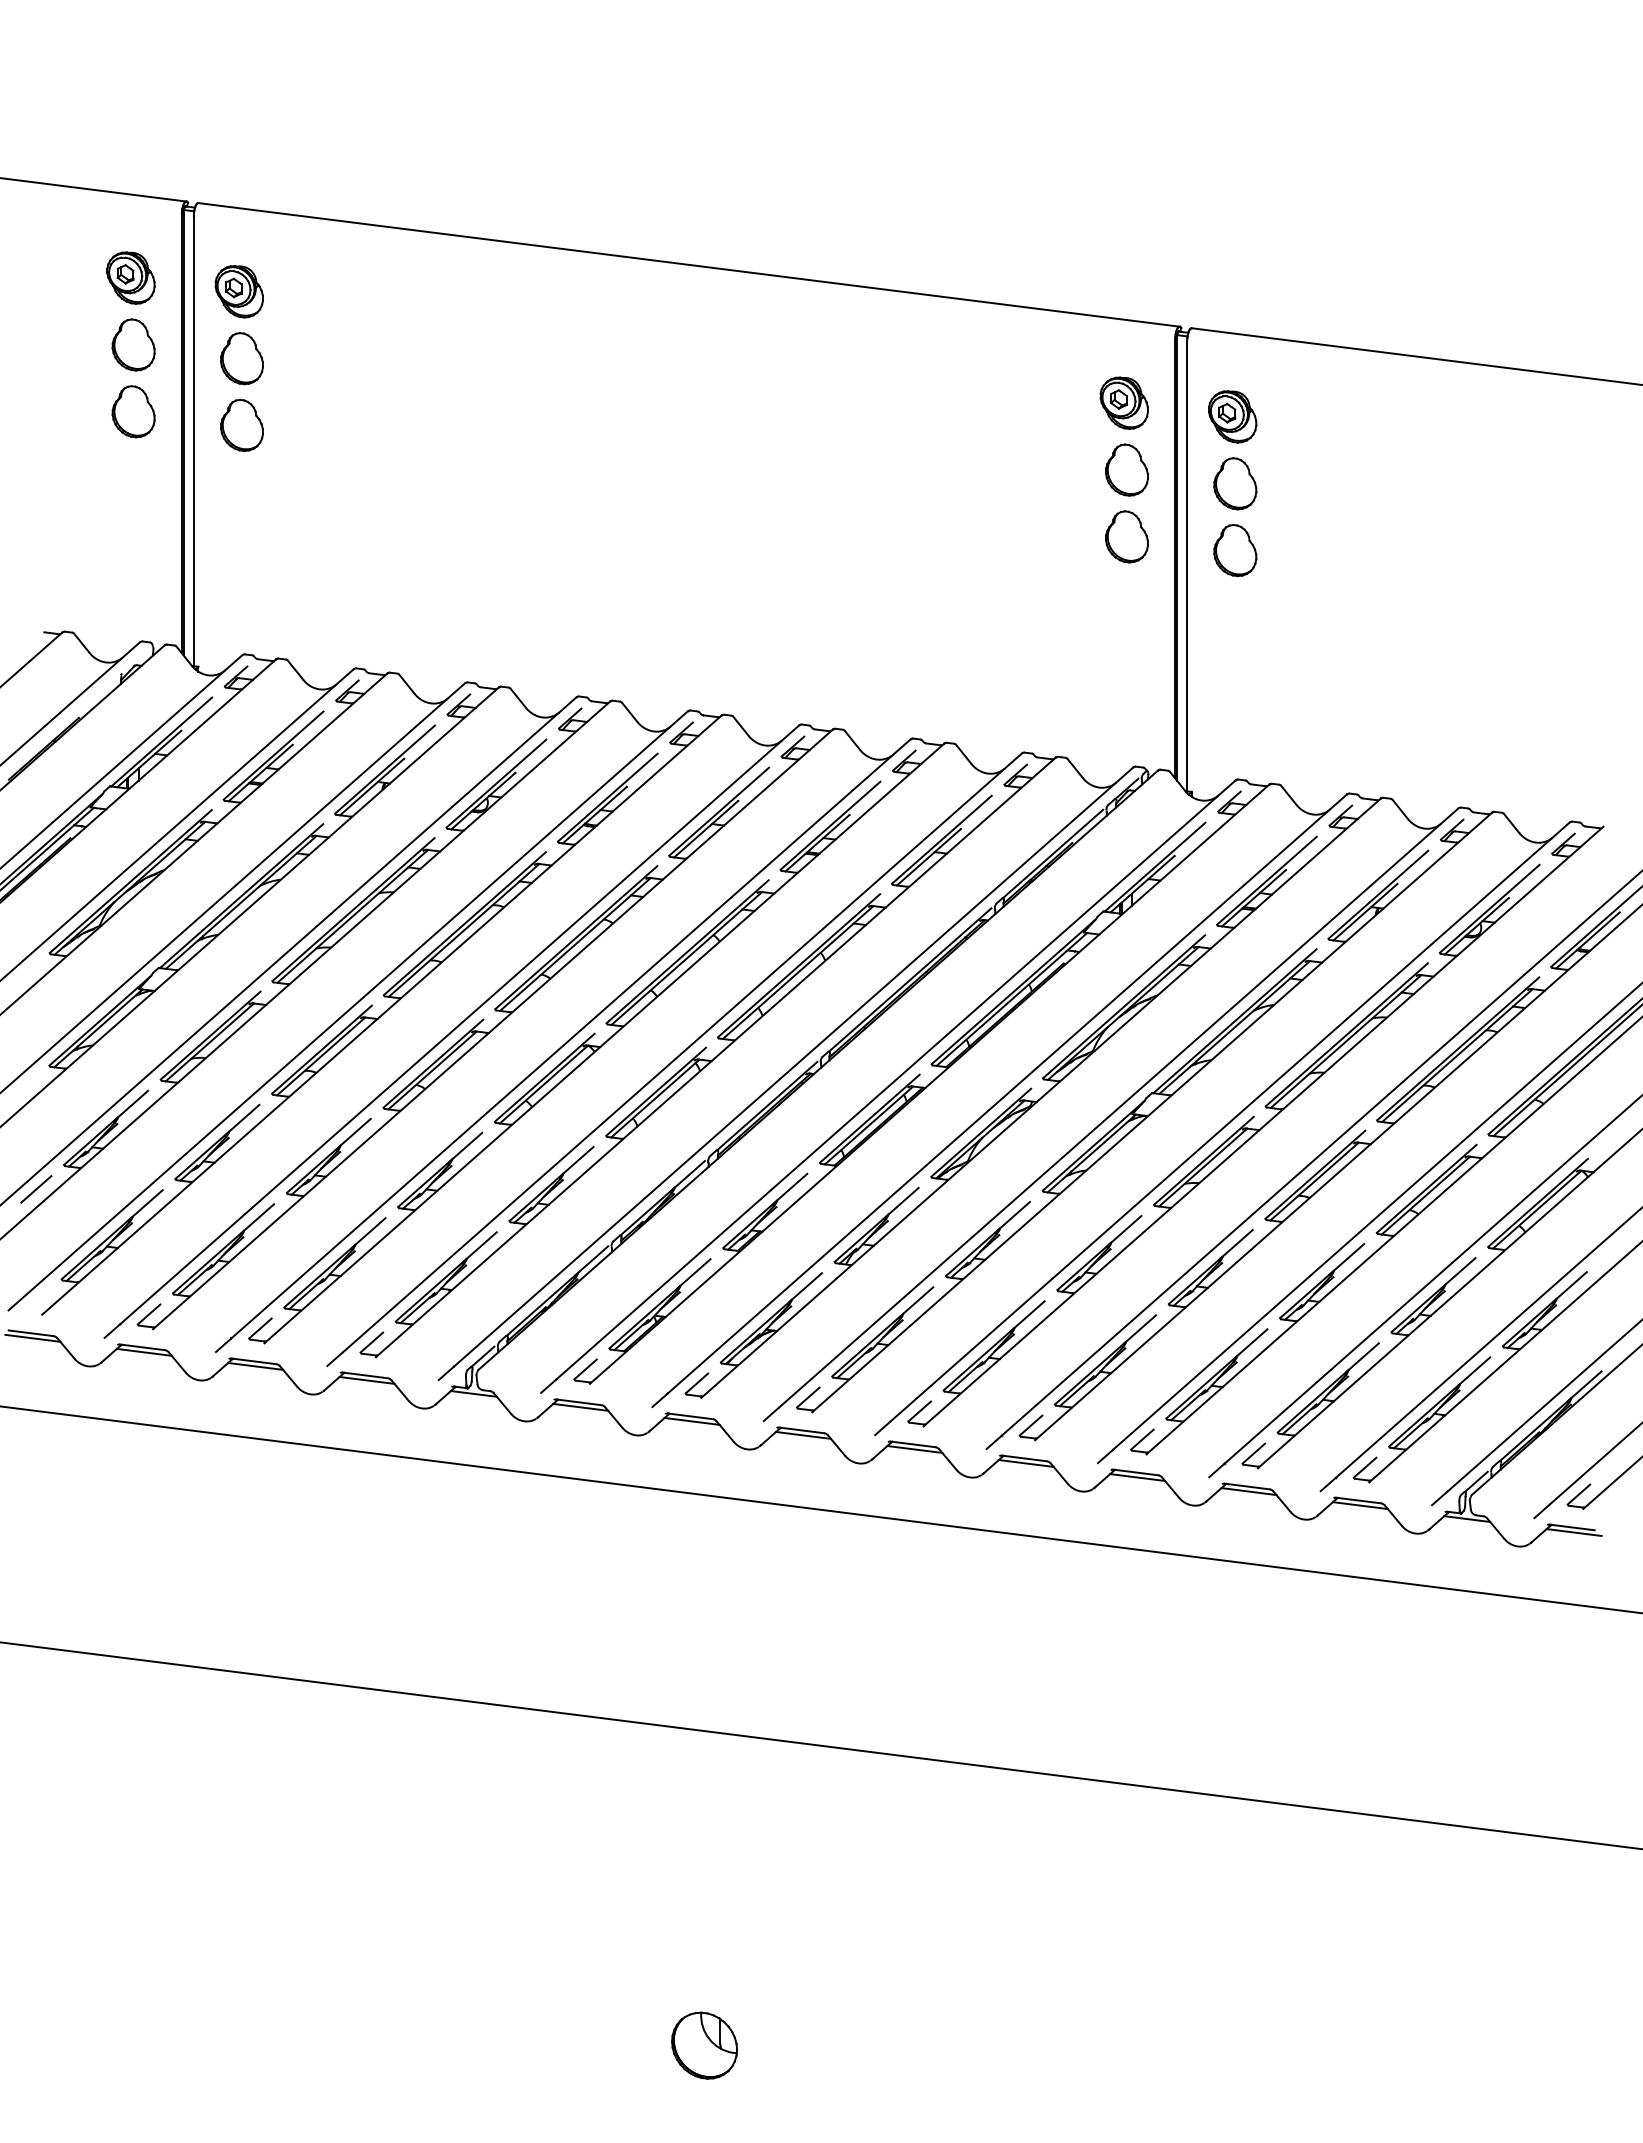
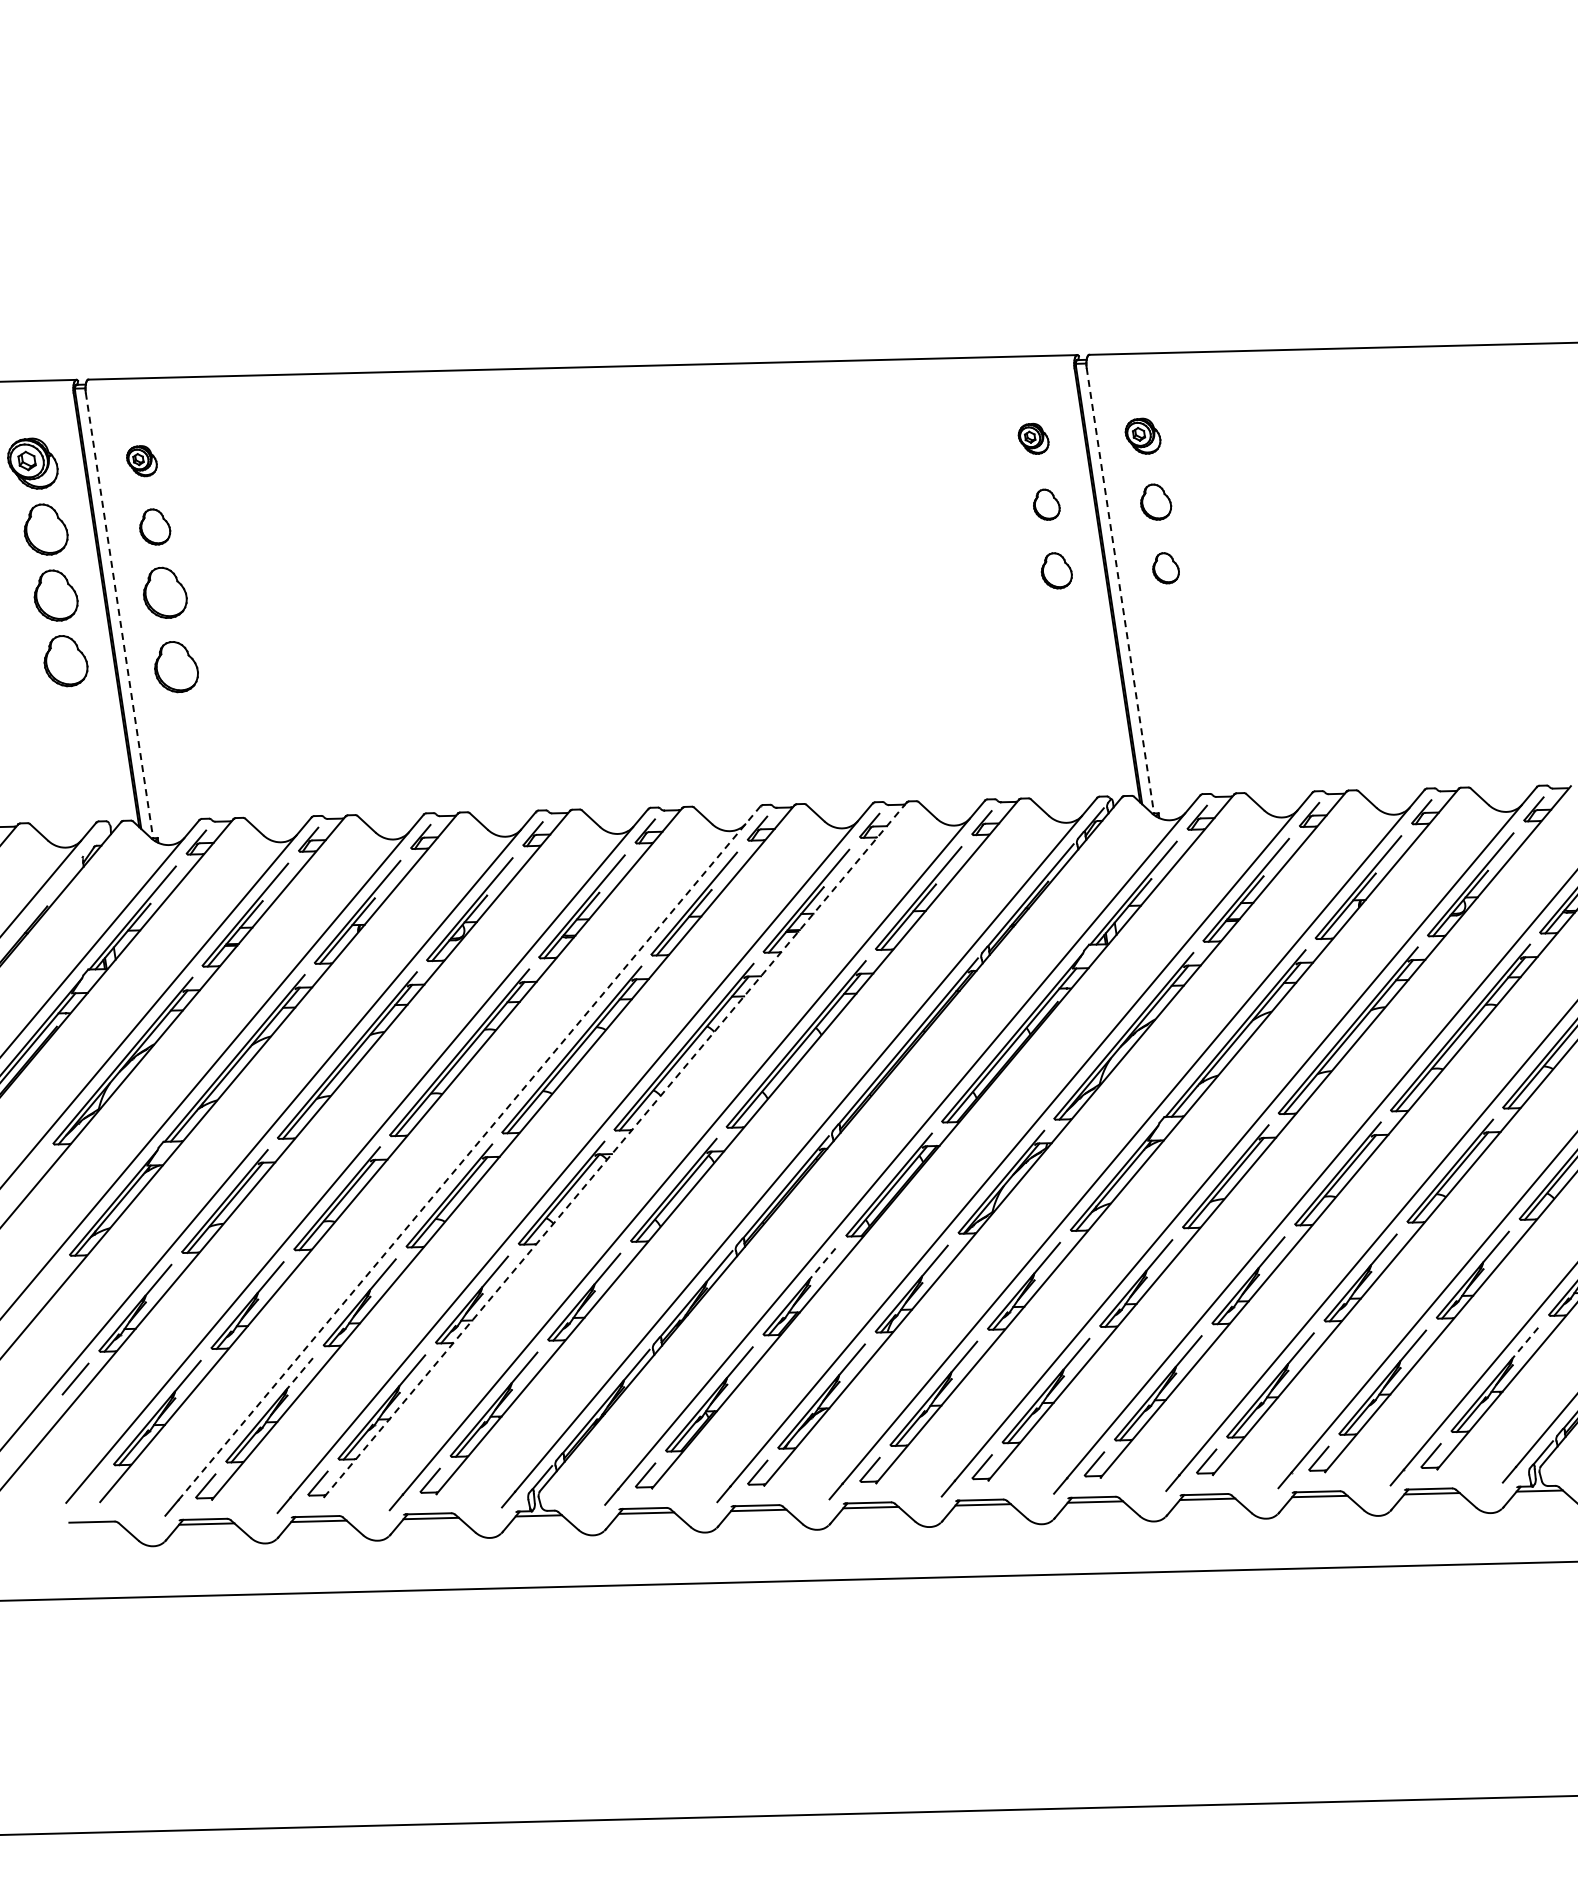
part: (238, 291) -> (141, 461), size x0.6
part: (241, 358) -> (154, 526), size x0.7
part: (1123, 402) -> (1032, 438), size x0.6
part: (1232, 416) -> (1142, 436), size x0.7
line: (193, 441) -> (119, 616), solid -> dashed
part: (1126, 469) -> (1045, 504), size x0.6
part: (133, 477) -> (65, 660), added
part: (1235, 483) -> (1155, 501), size x0.7
part: (241, 499) -> (175, 666), added
part: (1126, 536) -> (1055, 570), size x0.7
part: (1235, 550) -> (1165, 568), size x0.6
line: (1187, 566) -> (1120, 591), solid -> dashed
line: (459, 1024) -> (469, 1152), solid -> dashed
line: (604, 1043) -> (615, 1149), solid -> dashed
line: (791, 1187) -> (822, 1264), solid -> dashed
line: (258, 1217) -> (299, 1373), solid -> dashed
line: (32, 1337) -> (93, 1526), removed
line: (1474, 1370) -> (1524, 1343), solid -> dashed

